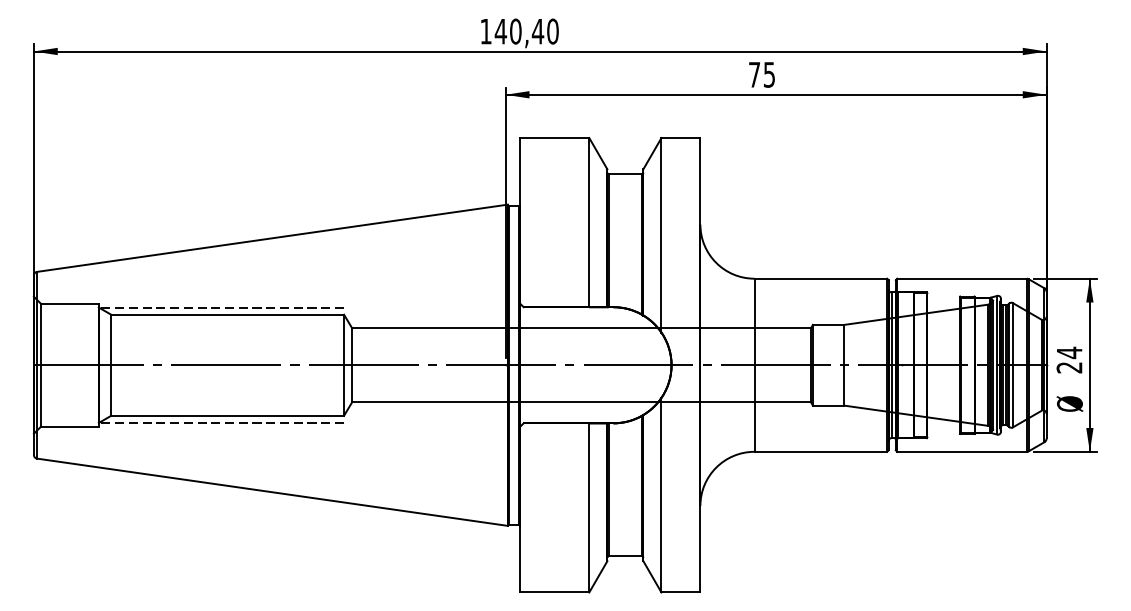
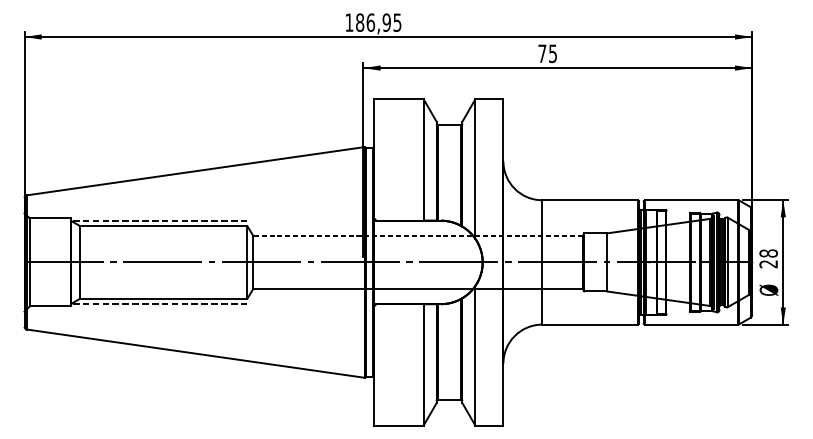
text: (526, 31) -> (378, 22), 140,40 -> 186,95
line: (581, 328) -> (417, 236), solid -> dashed
text: (1069, 352) -> (768, 253), 24 -> 28

